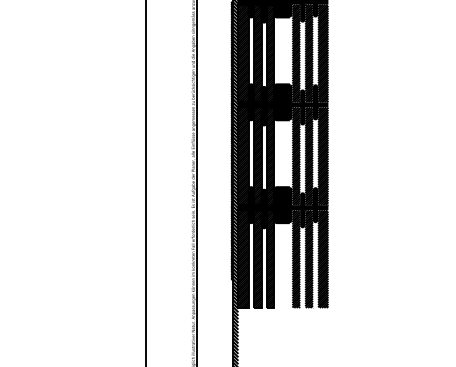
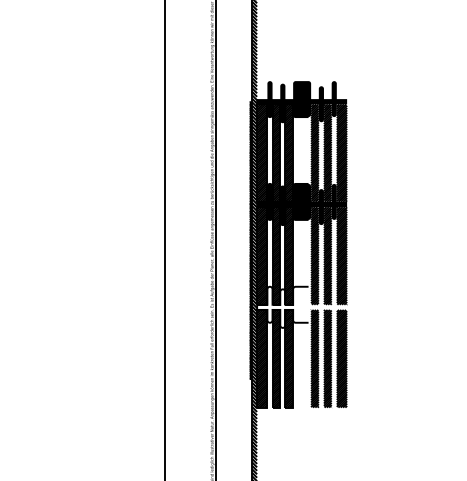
fill: (283, 206) -> (302, 306), removed

